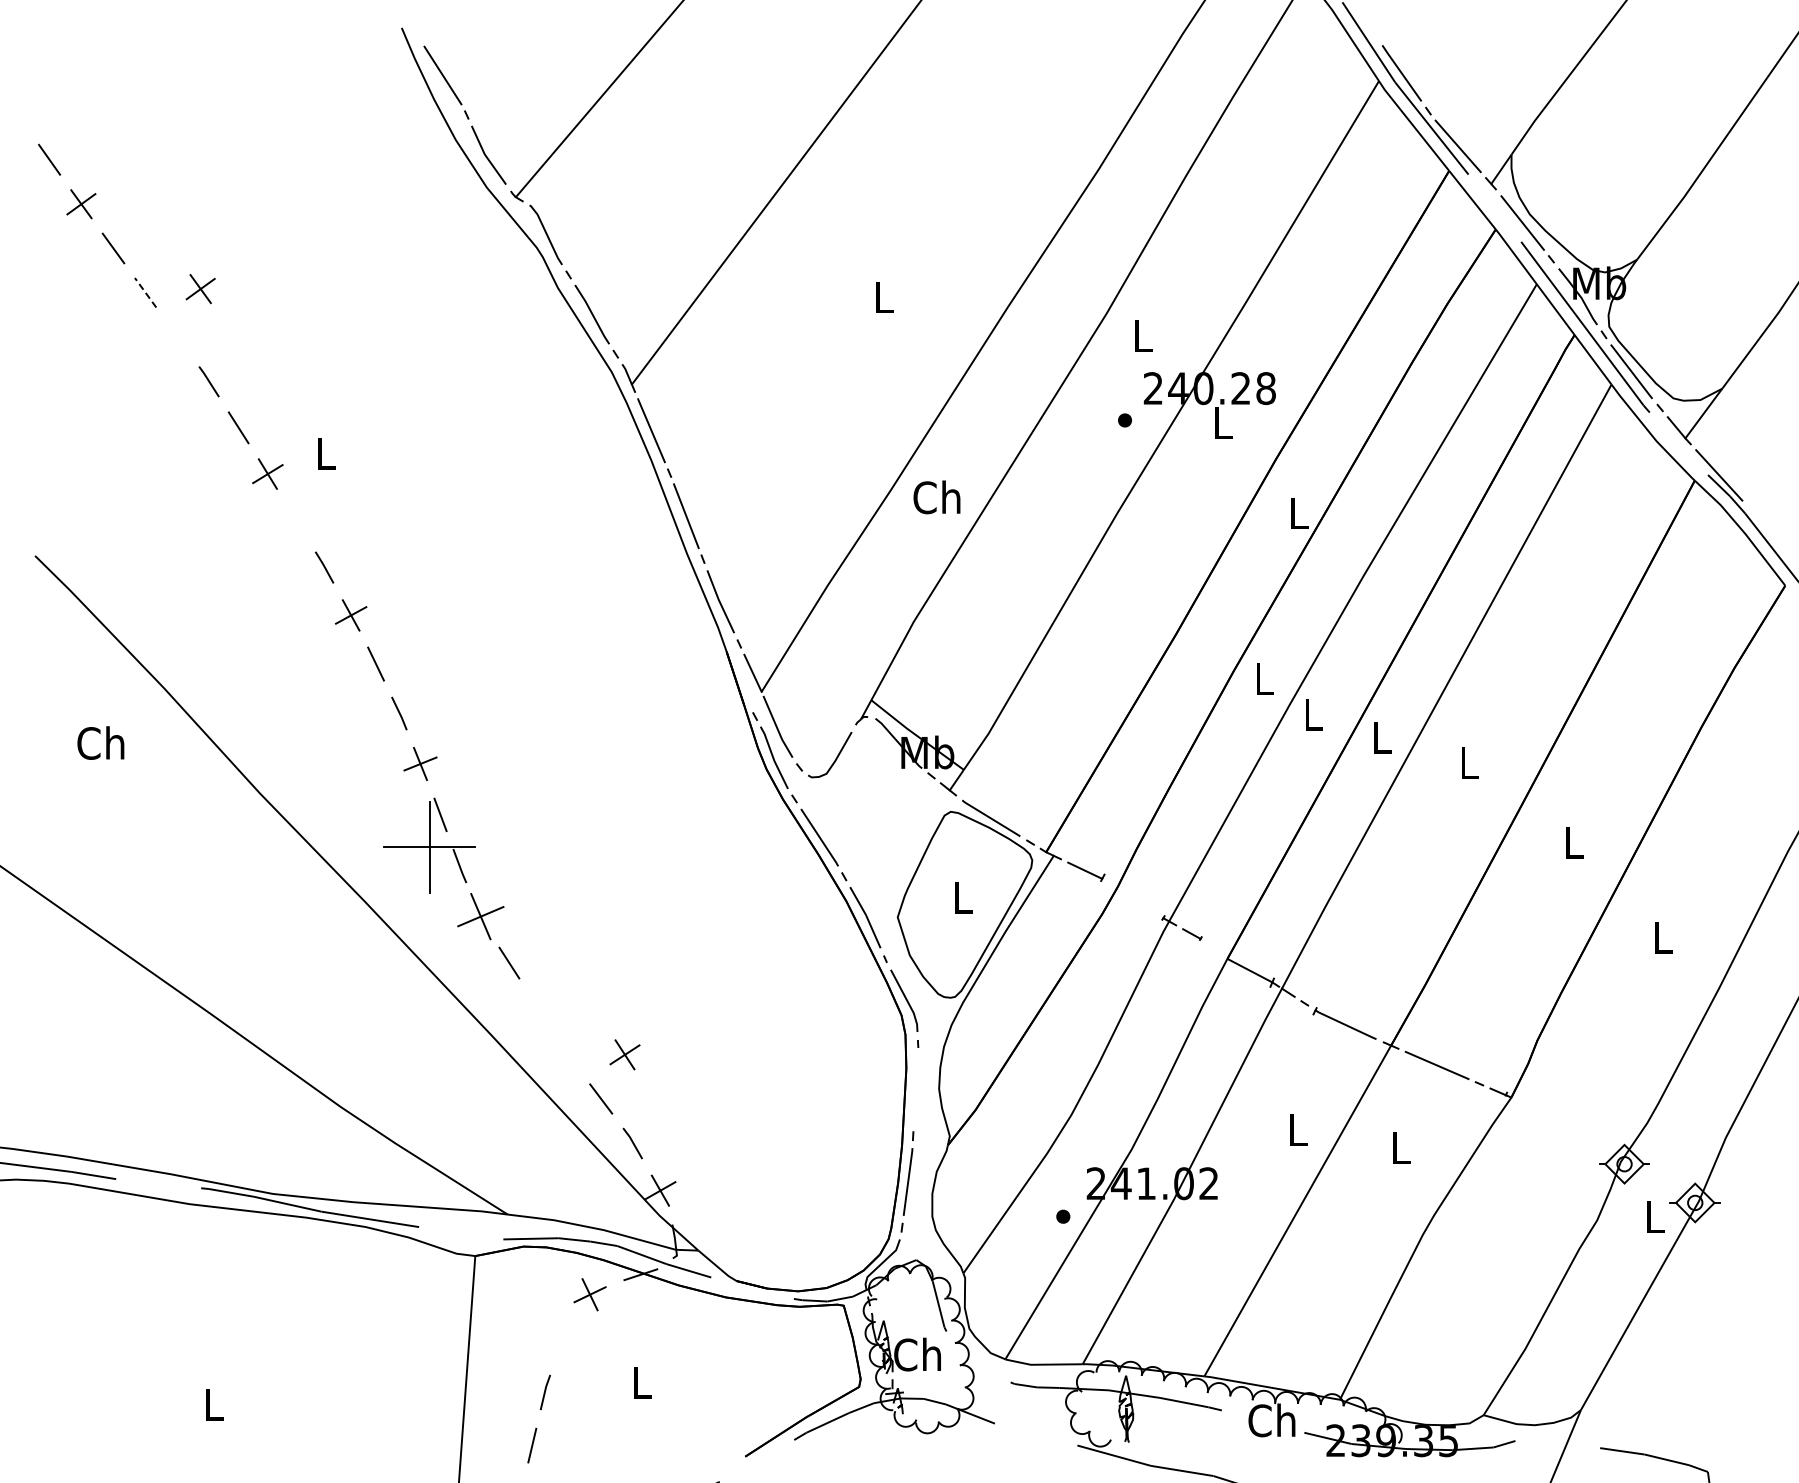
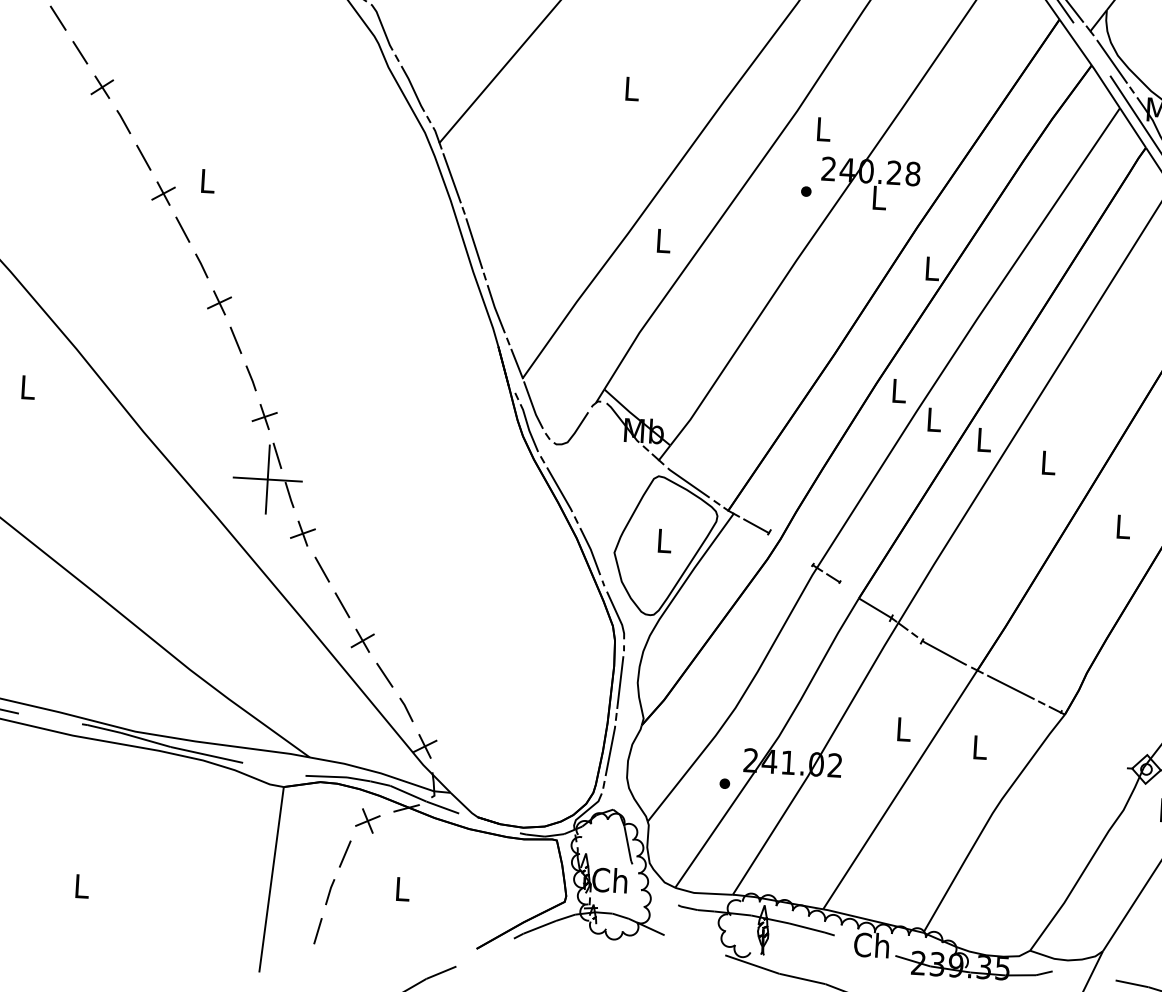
part: (200, 289) -> (102, 87), moved
line: (145, 292) -> (80, 52), dashed -> solid
text: (936, 497) -> (662, 240), Ch -> L
line: (296, 520) -> (182, 229), added
text: (100, 742) -> (26, 386), Ch -> L
part: (480, 916) -> (302, 533), size x0.71
line: (539, 1008) -> (342, 604), added
part: (624, 1054) -> (362, 640), moved
line: (915, 1089) -> (620, 682), added
line: (562, 1340) -> (345, 854), added

